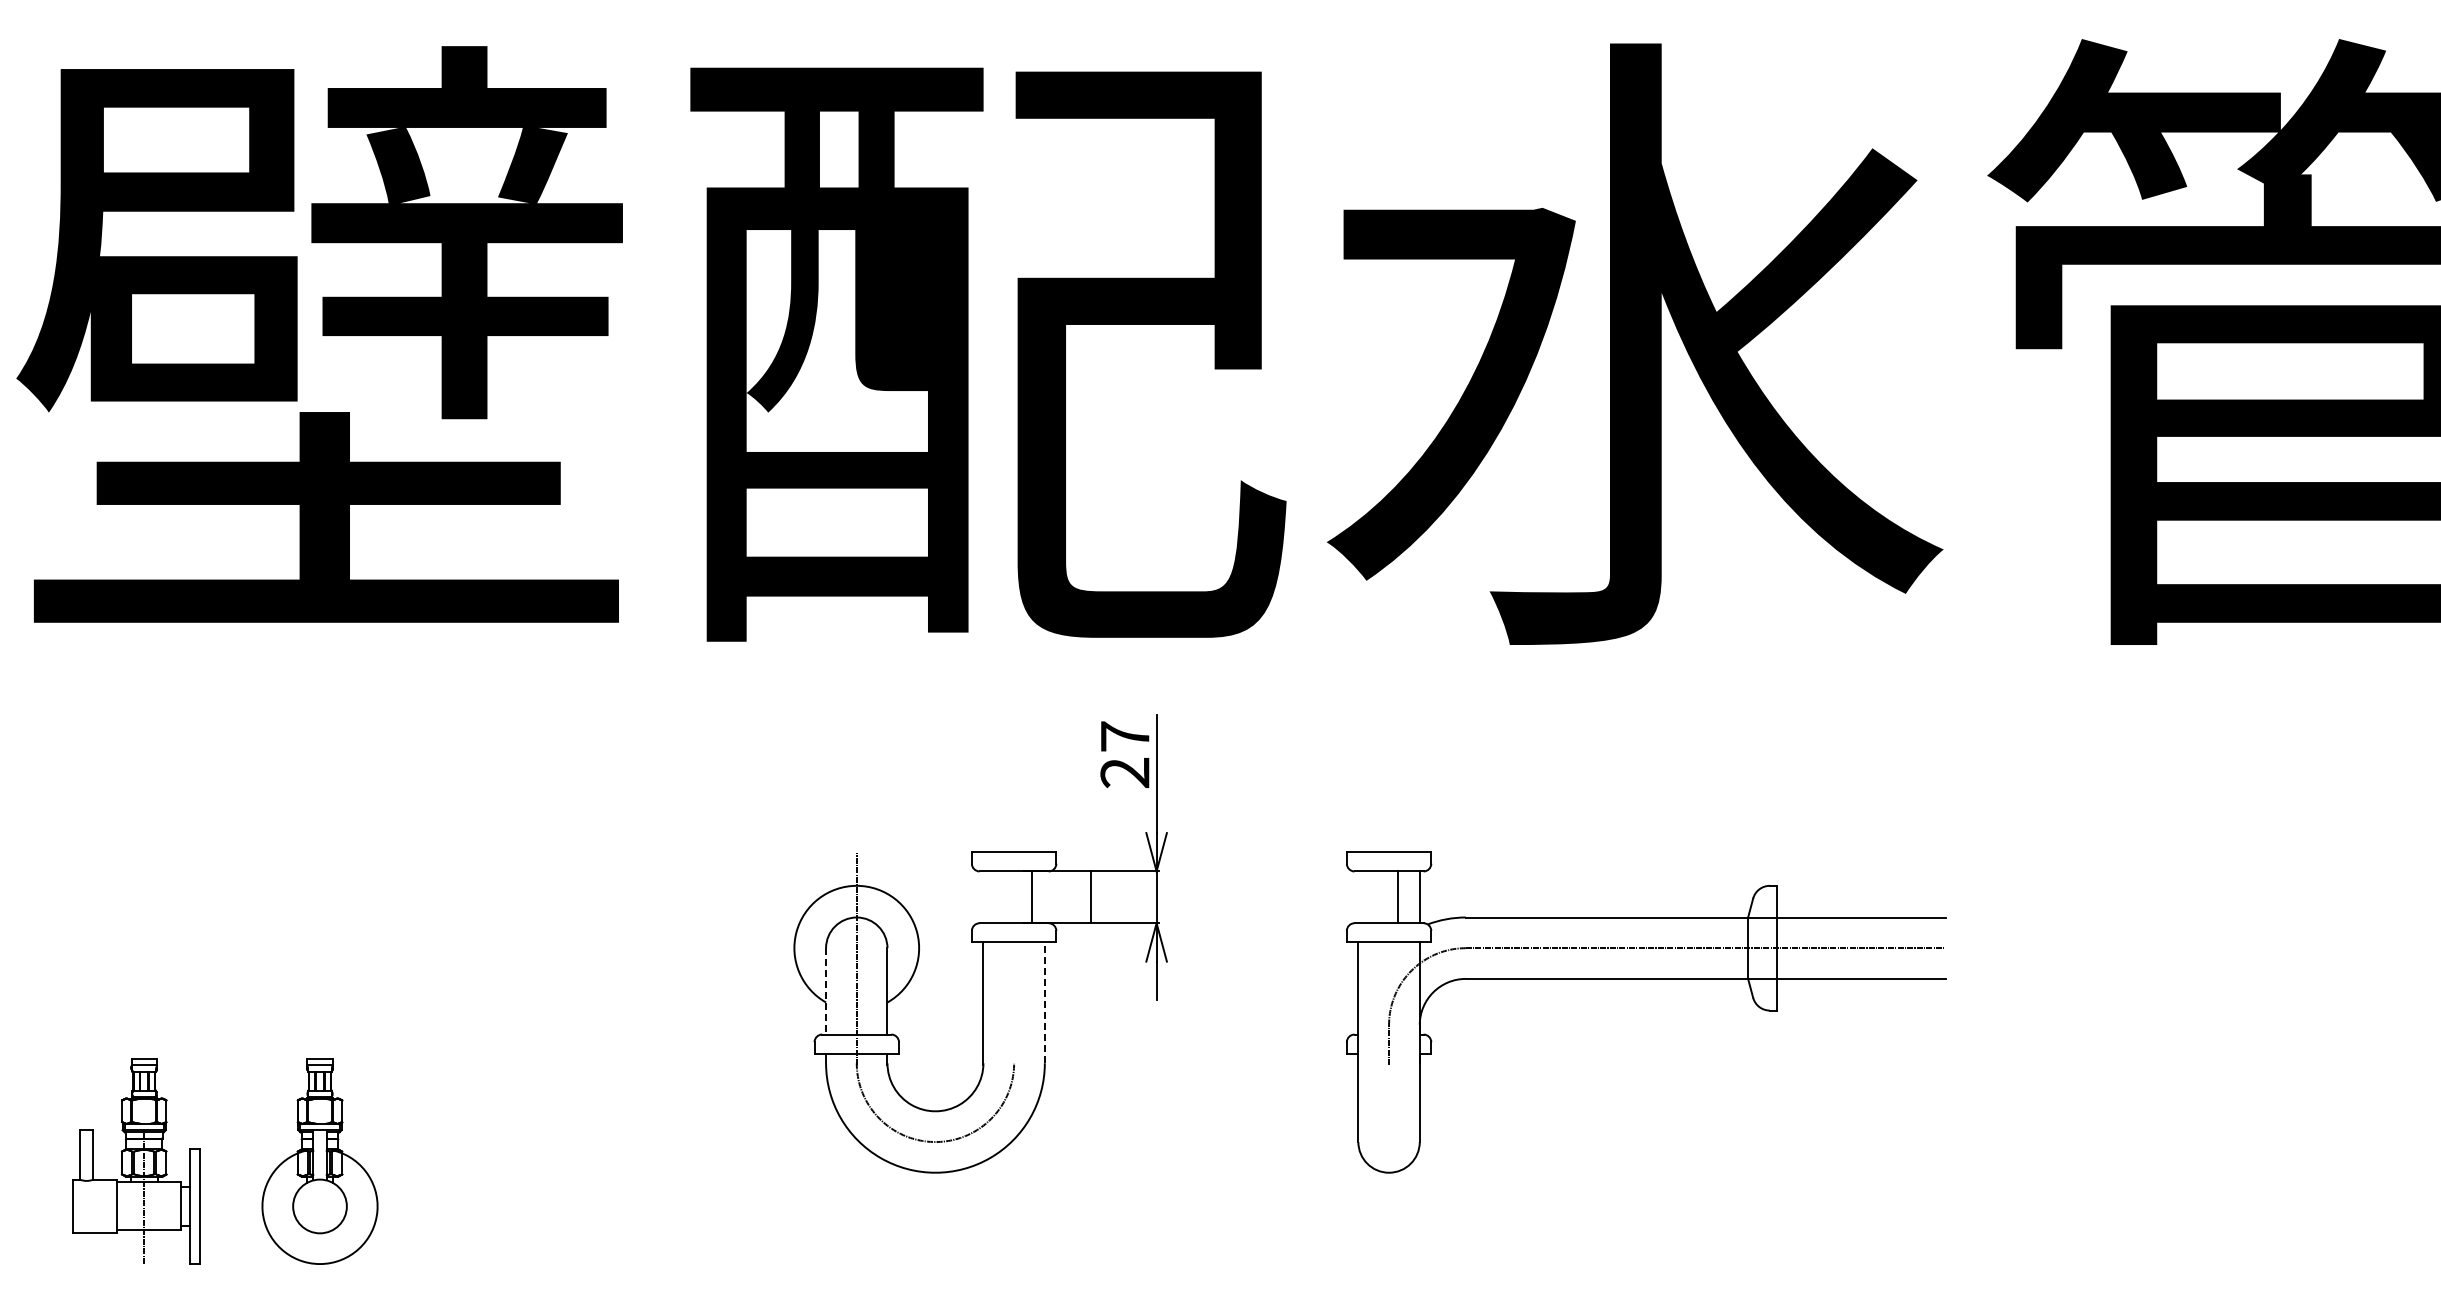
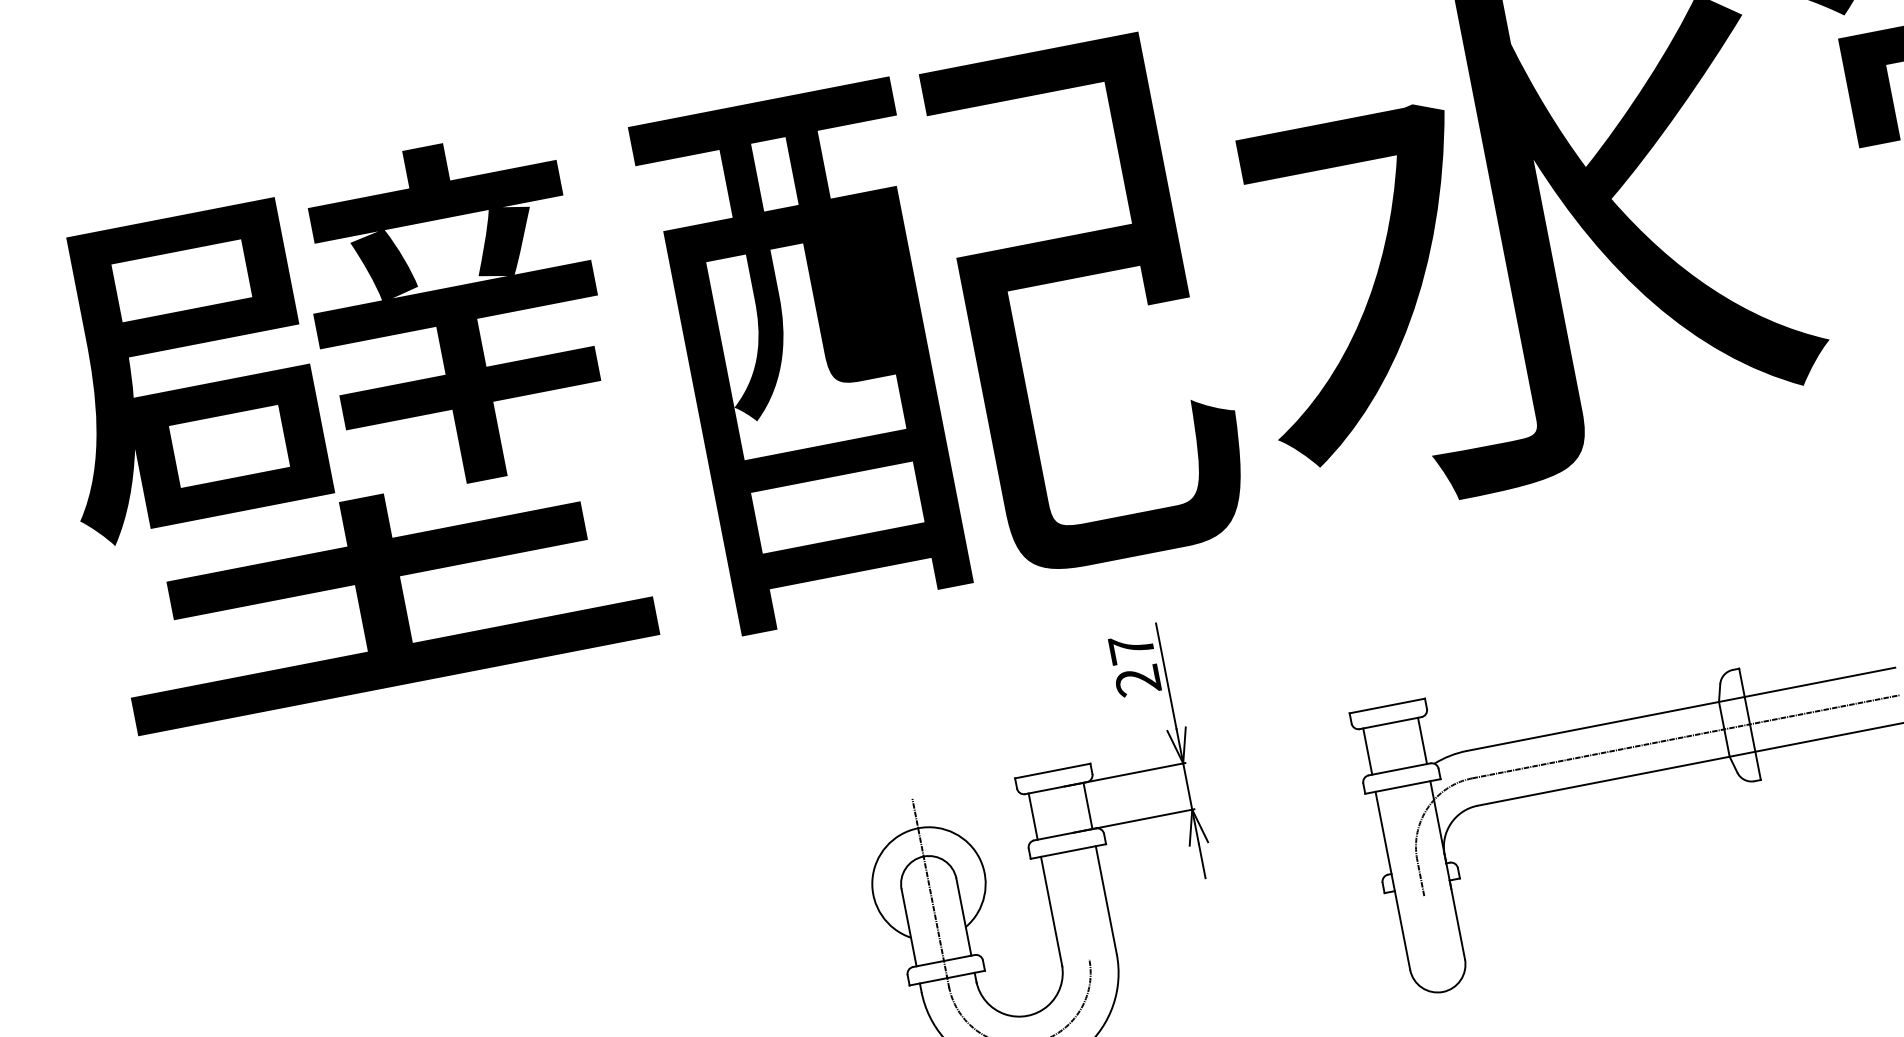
line: (1032, 897) -> (1033, 816), moved
line: (1090, 897) -> (1087, 806), moved
line: (1398, 897) -> (1367, 751), moved
line: (826, 991) -> (909, 927), dashed -> solid
line: (1044, 1002) -> (1105, 899), dashed -> solid

